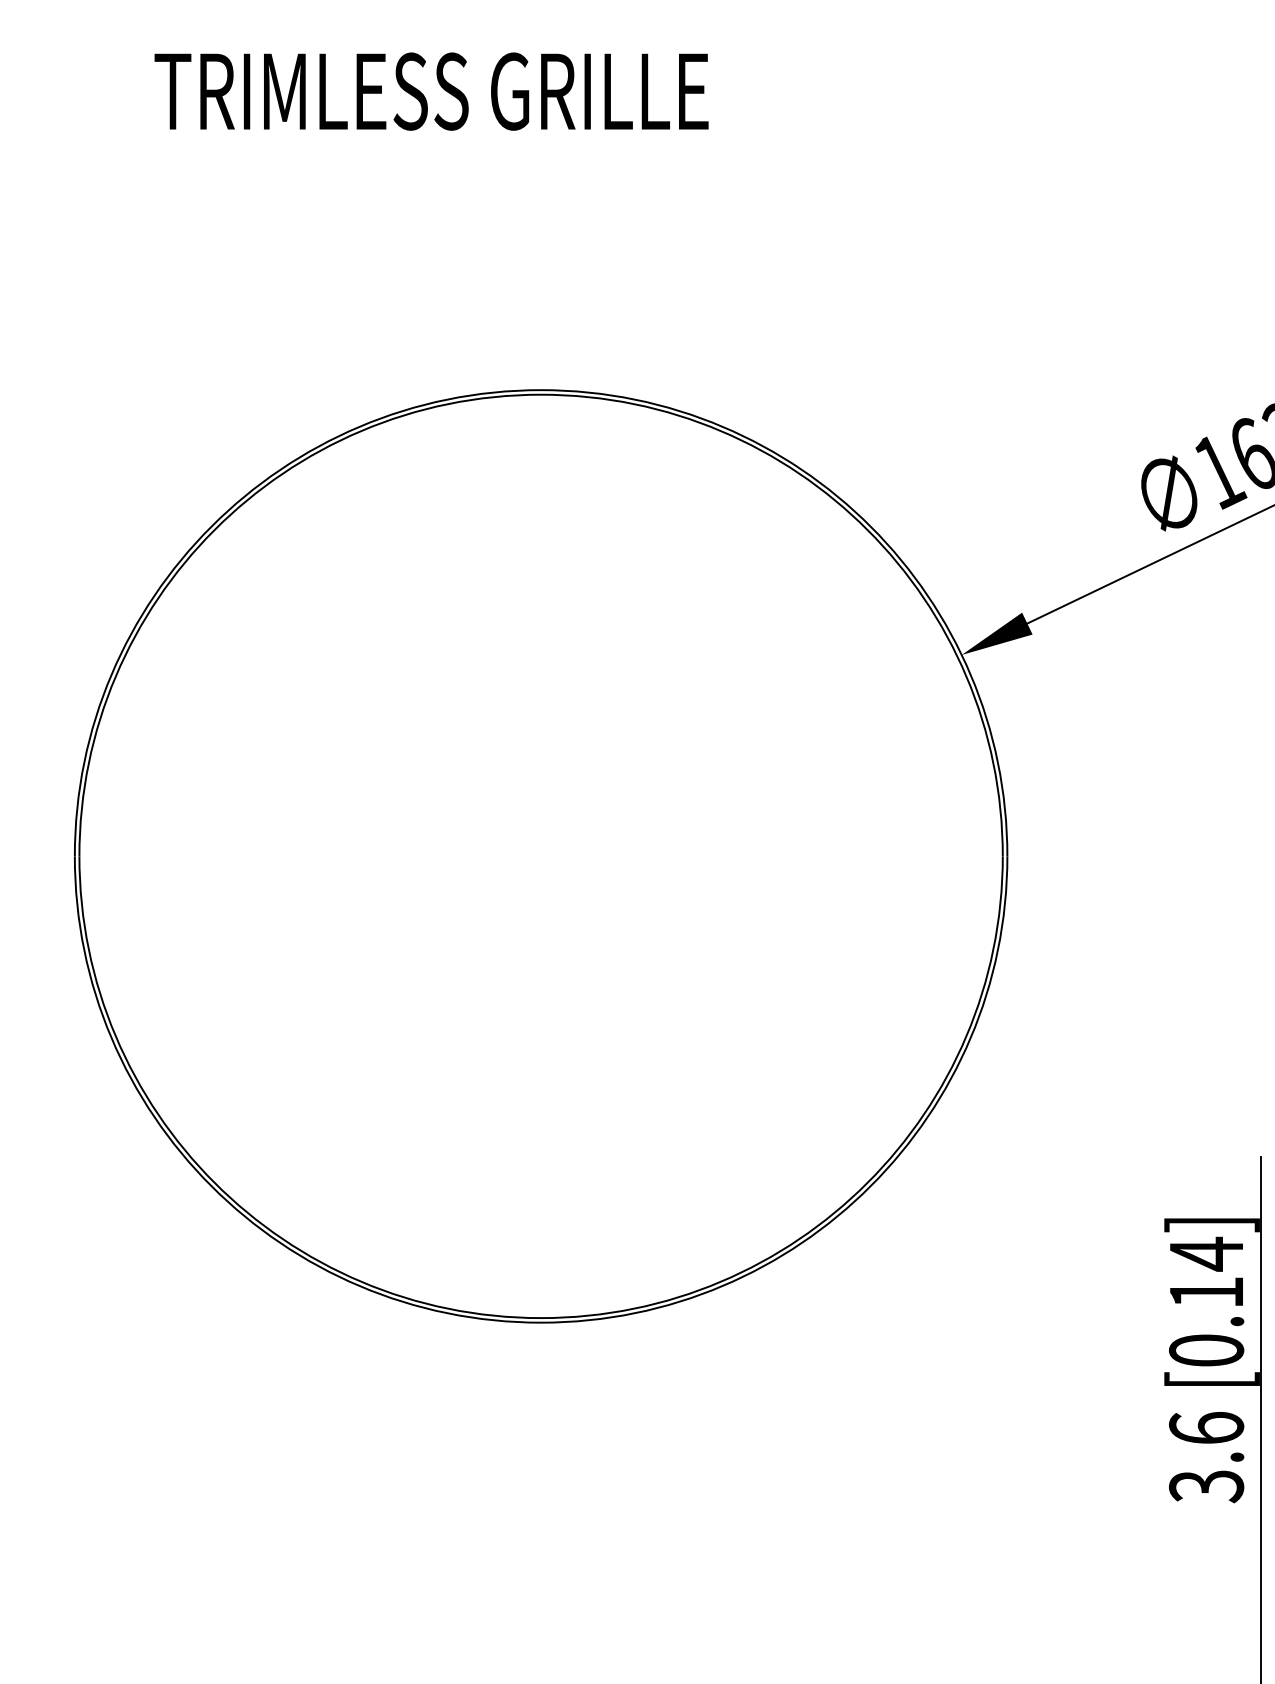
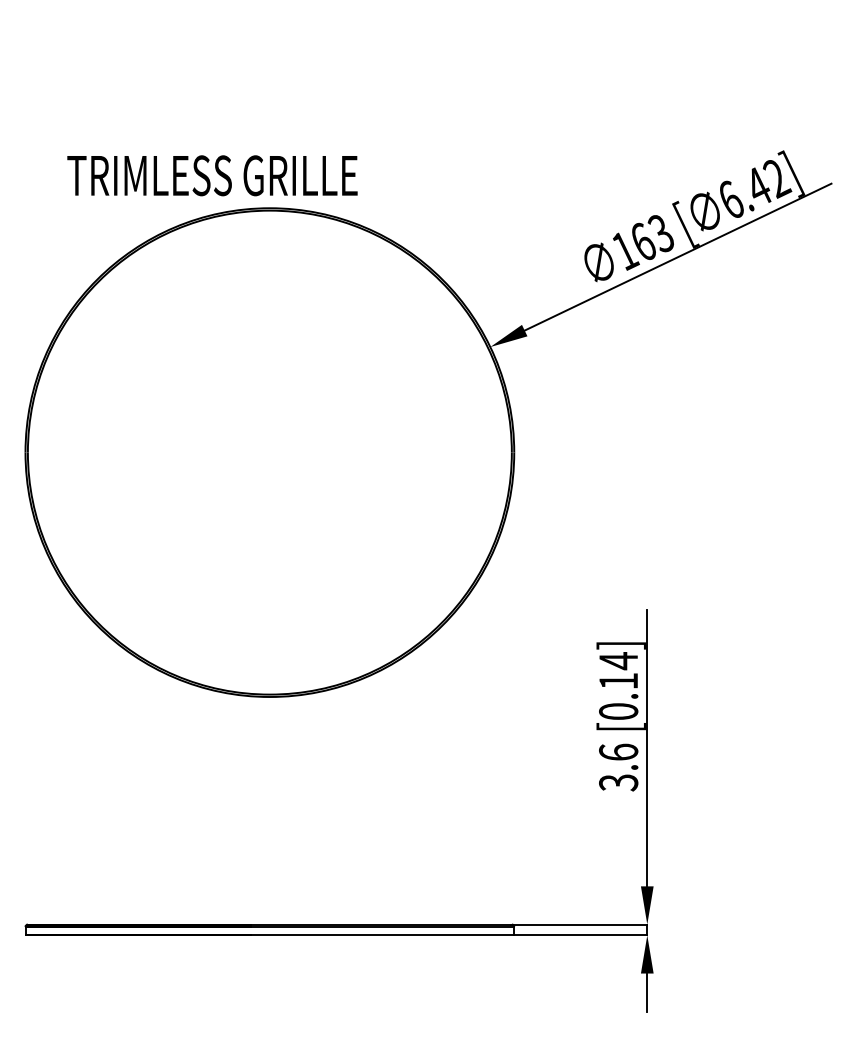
text: (431, 91) -> (212, 175), moved

